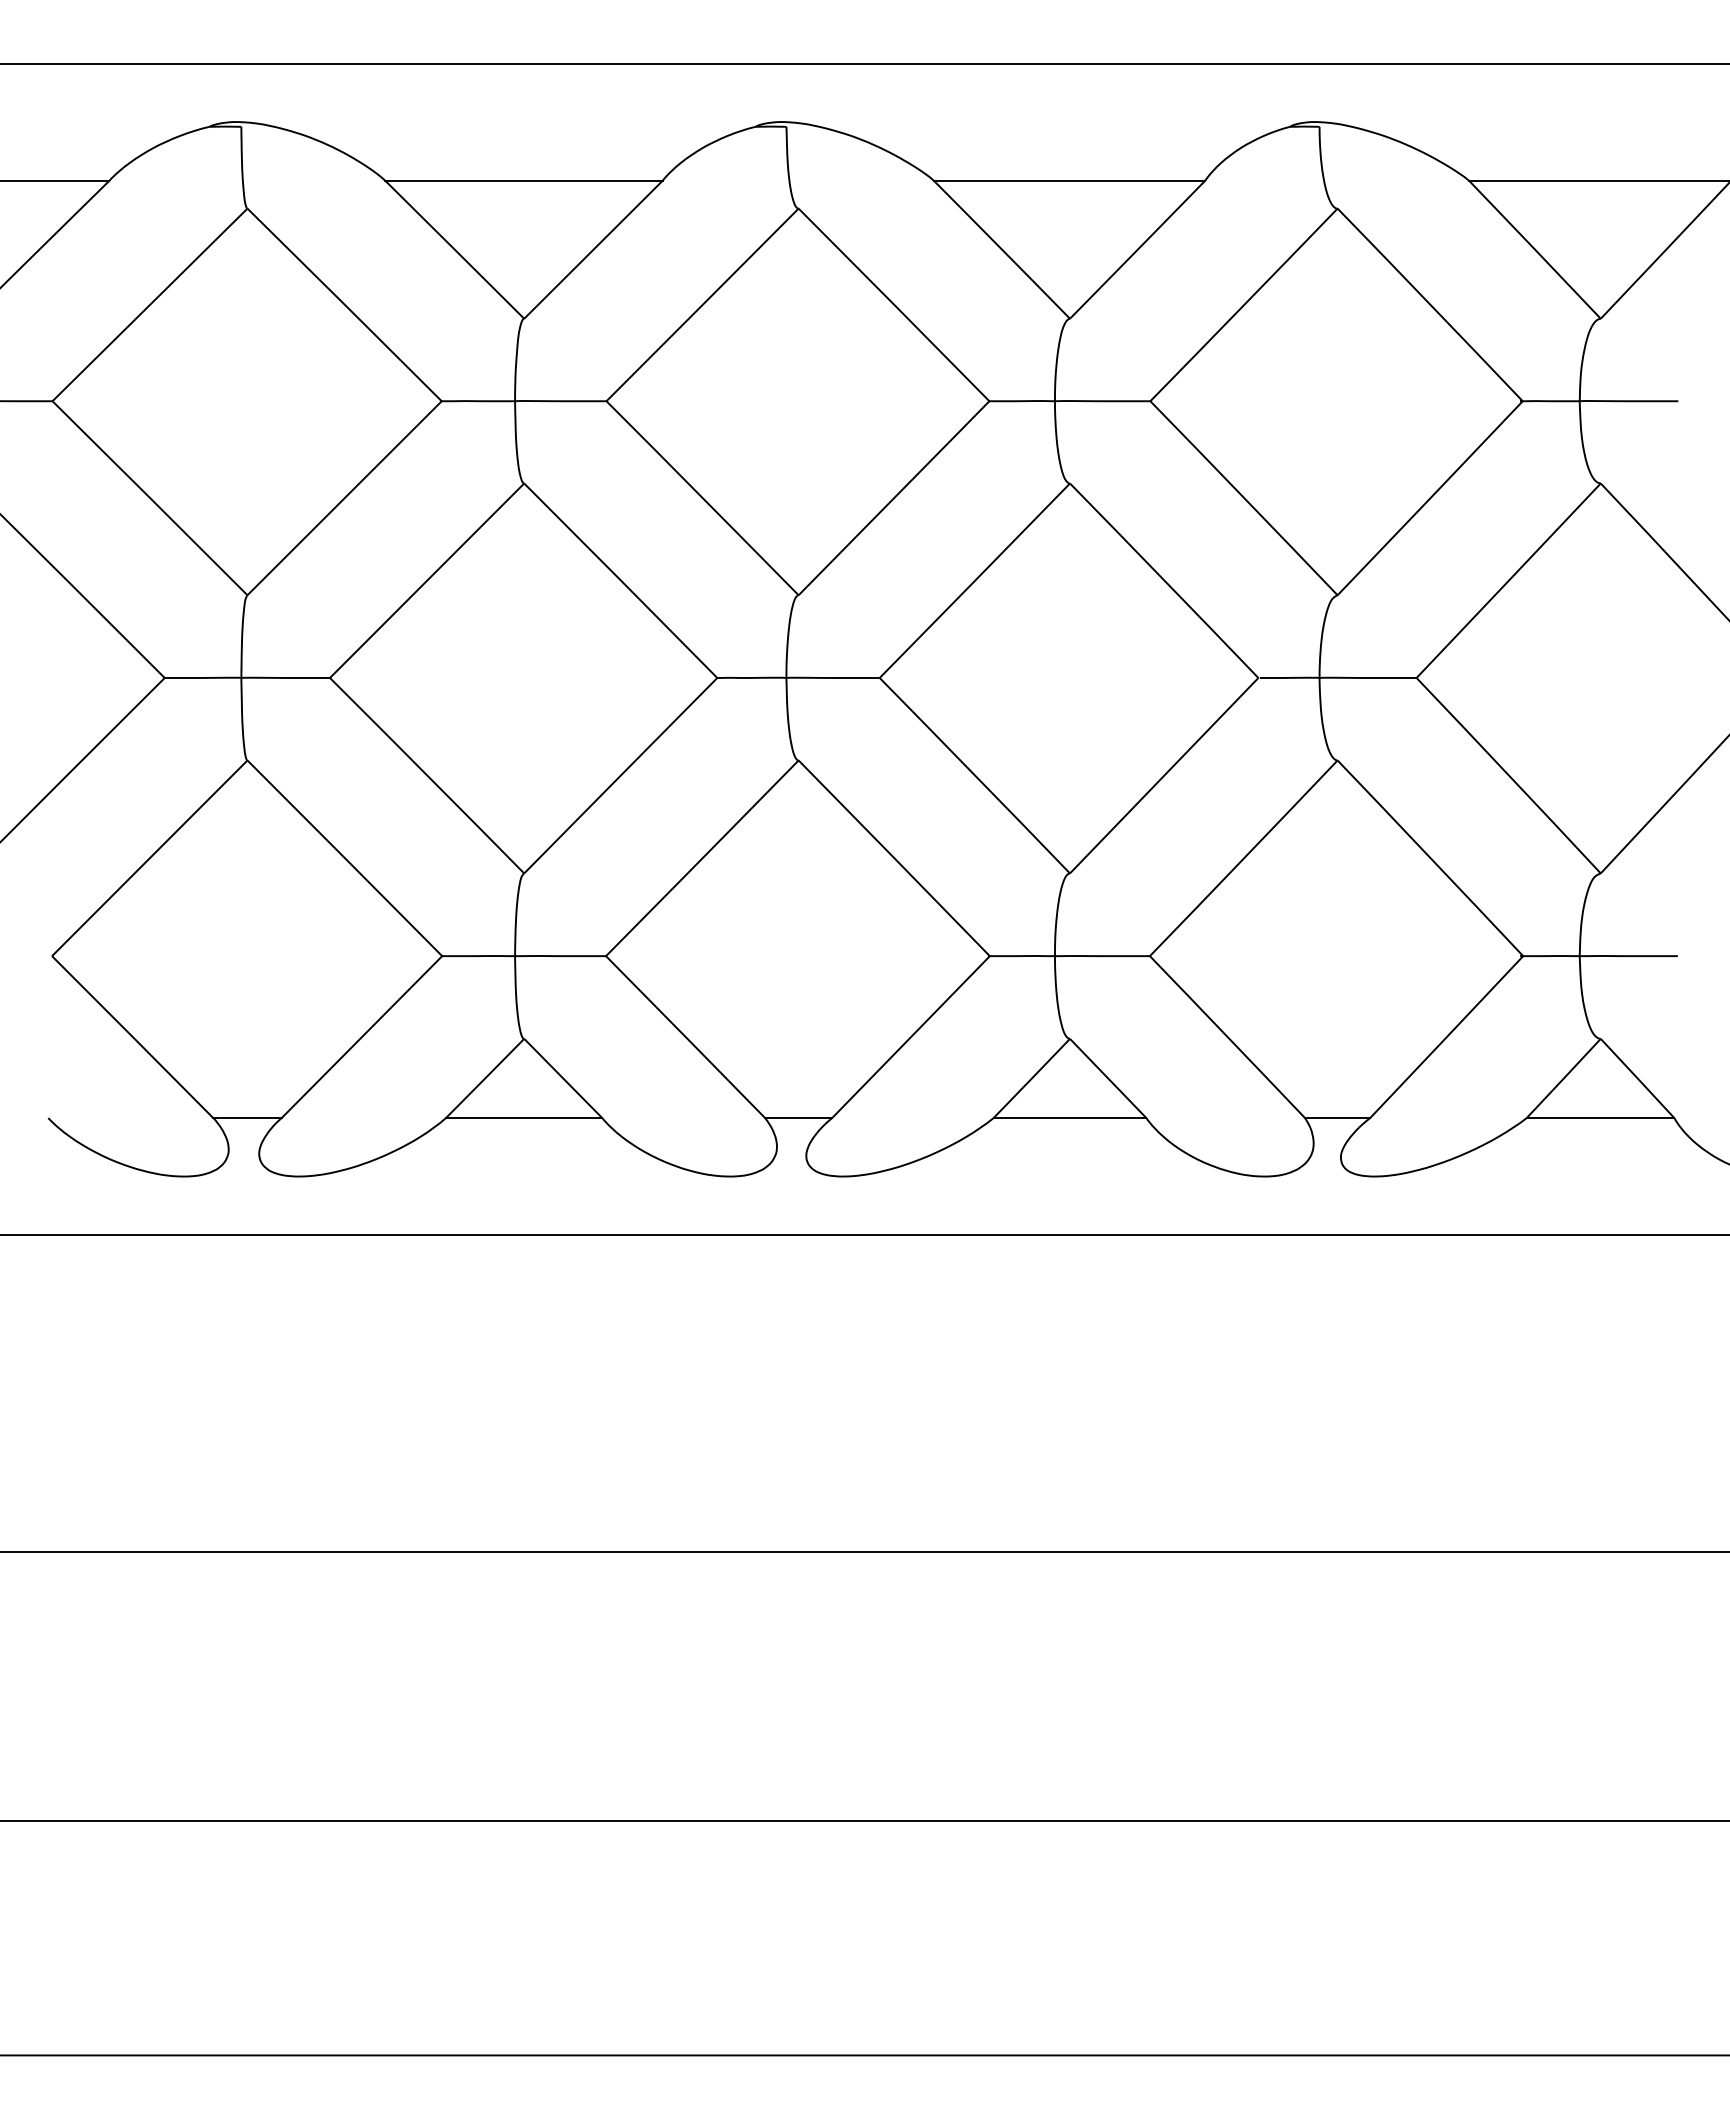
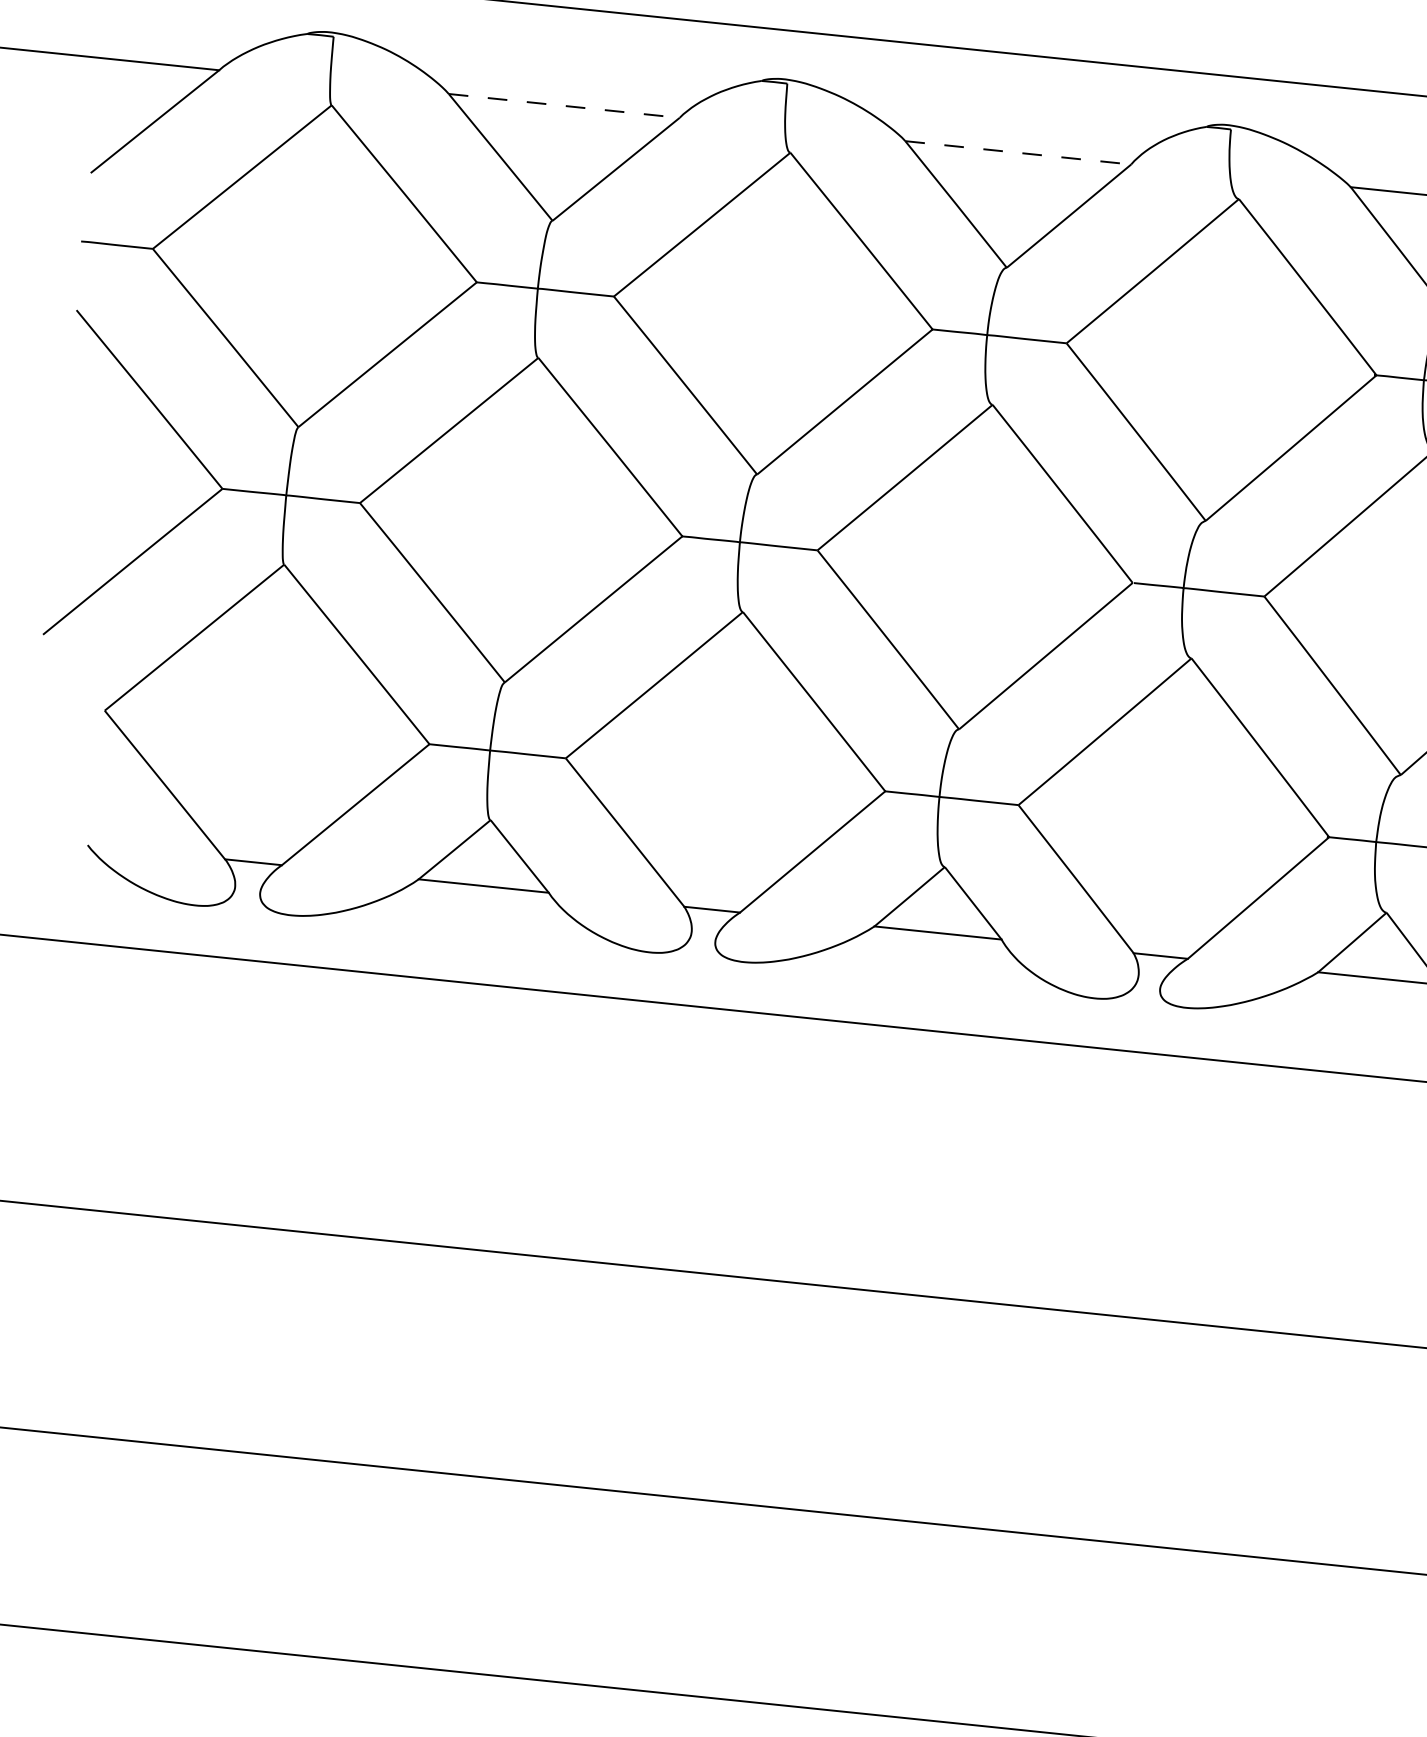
line: (524, 180) -> (564, 105), solid -> dashed
line: (1069, 180) -> (1018, 152), solid -> dashed

